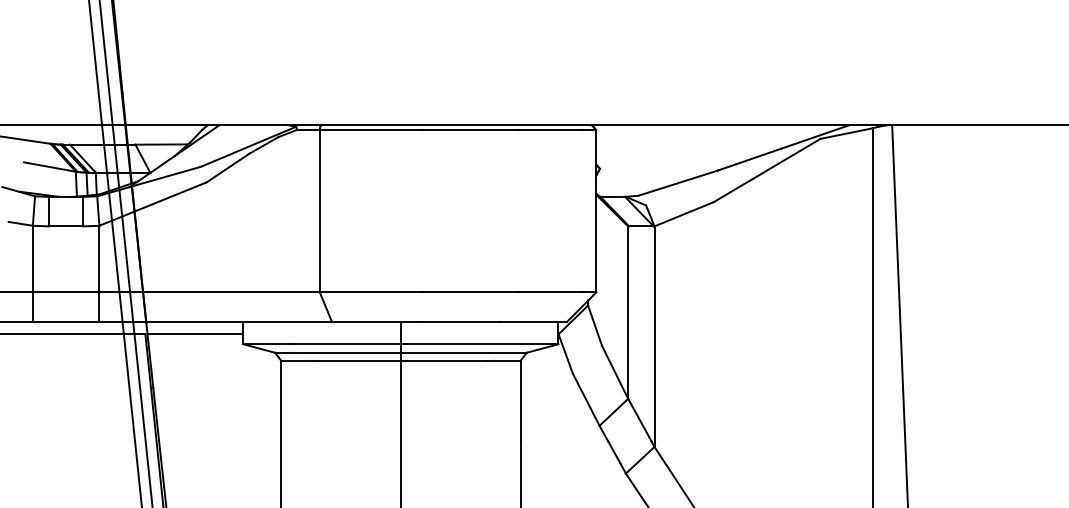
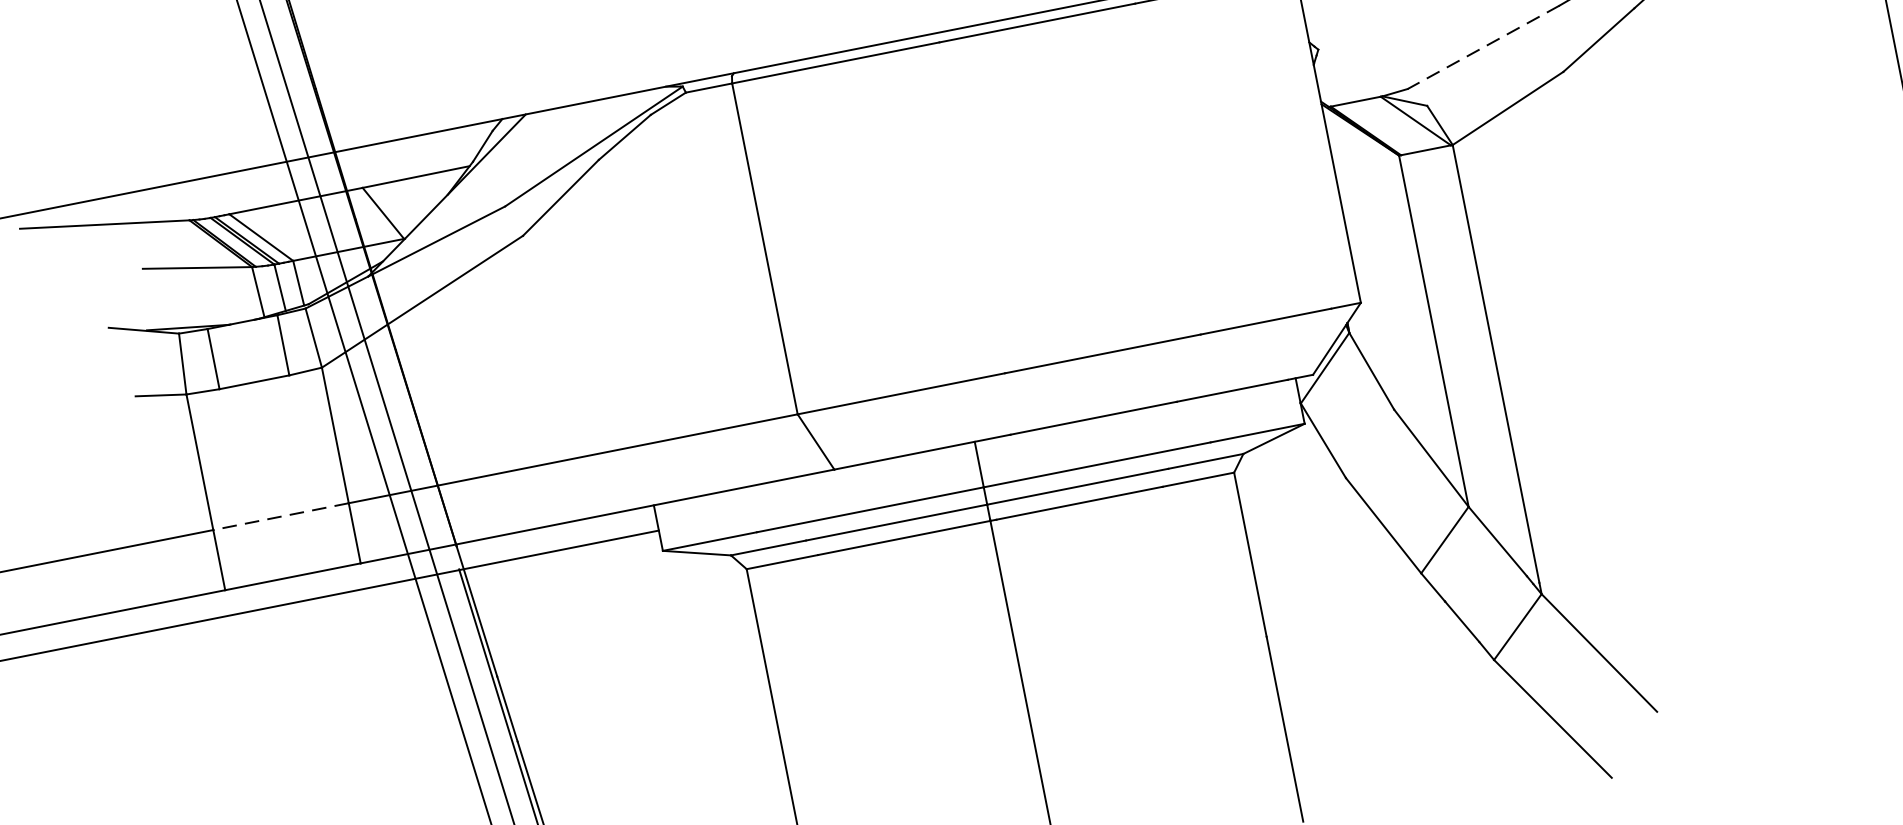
line: (678, 183) -> (1484, 47), solid -> dashed
line: (65, 292) -> (279, 517), solid -> dashed

